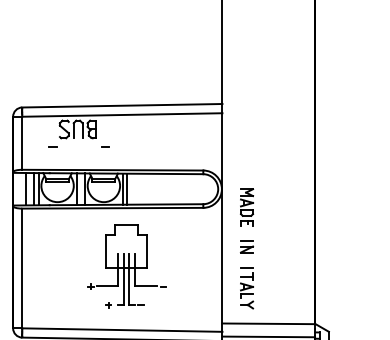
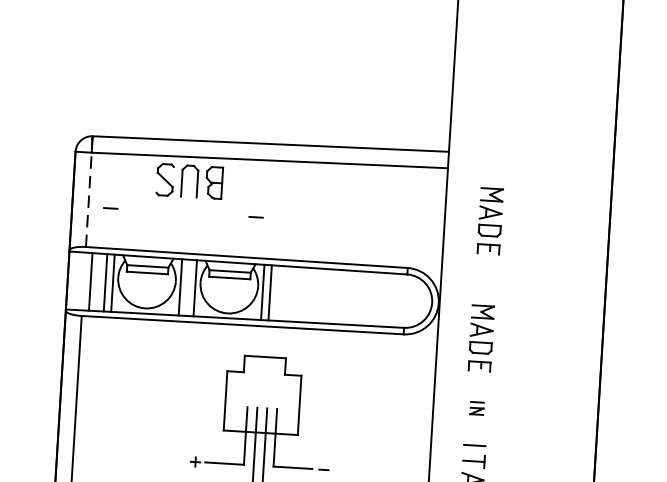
part: (248, 141) -> (491, 221), added
line: (22, 143) -> (89, 200), solid -> dashed
line: (52, 146) -> (110, 206), moved
line: (105, 146) -> (256, 215), moved
part: (246, 246) -> (476, 407), size x0.6

